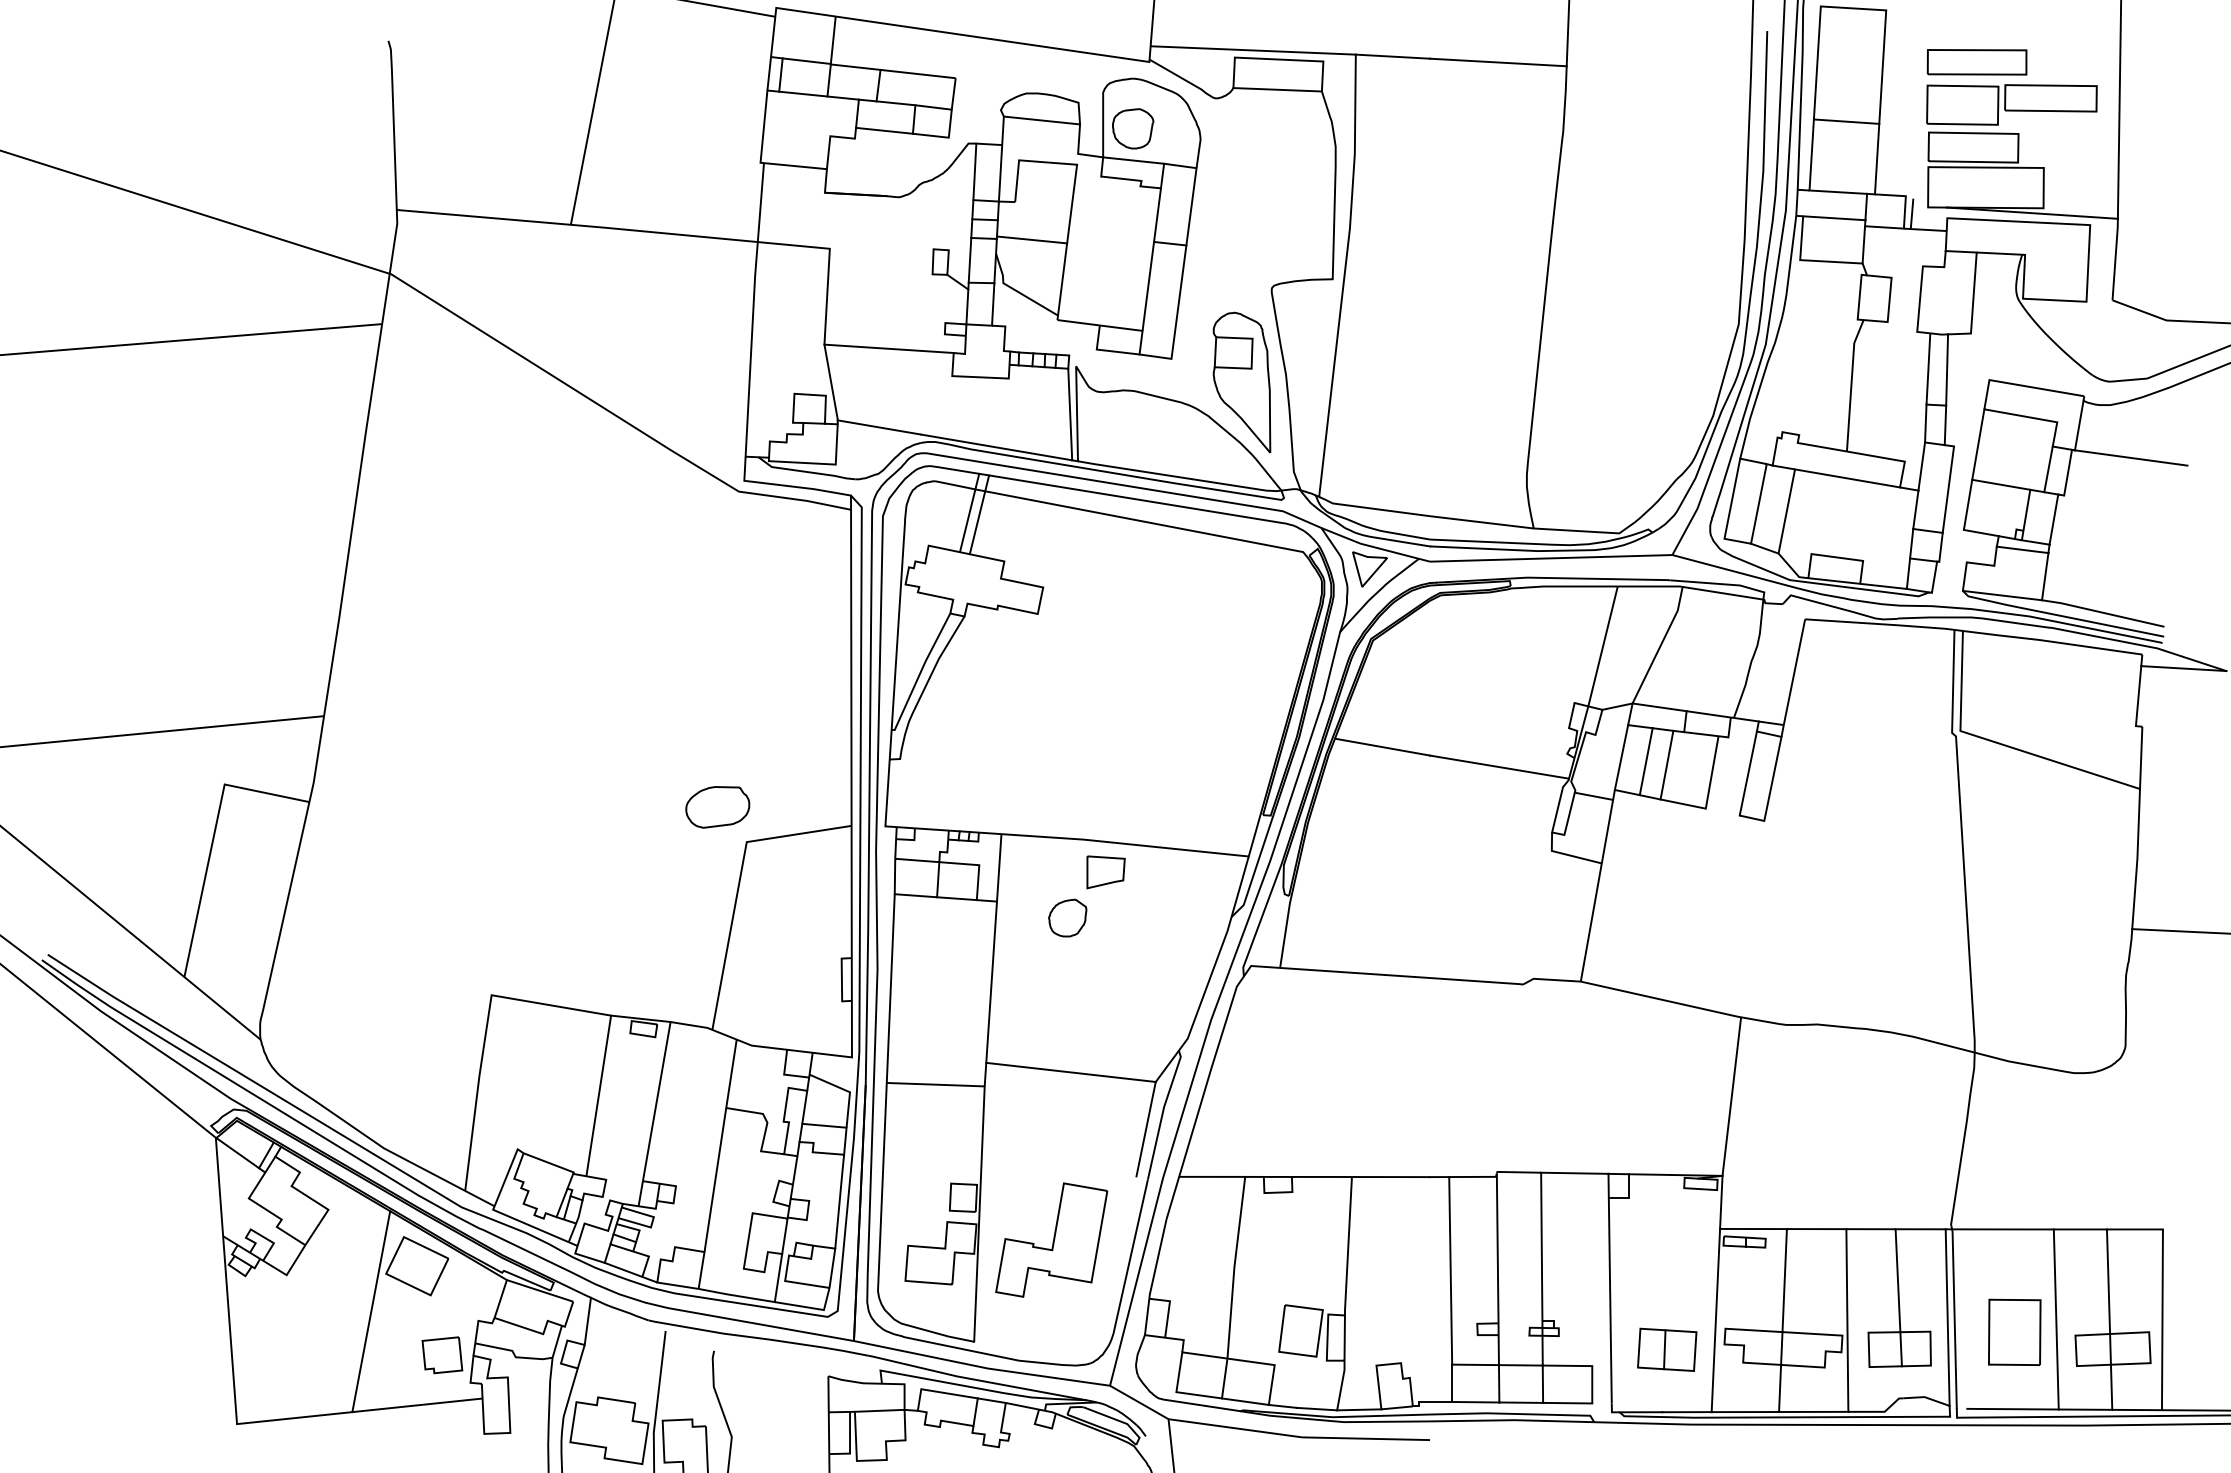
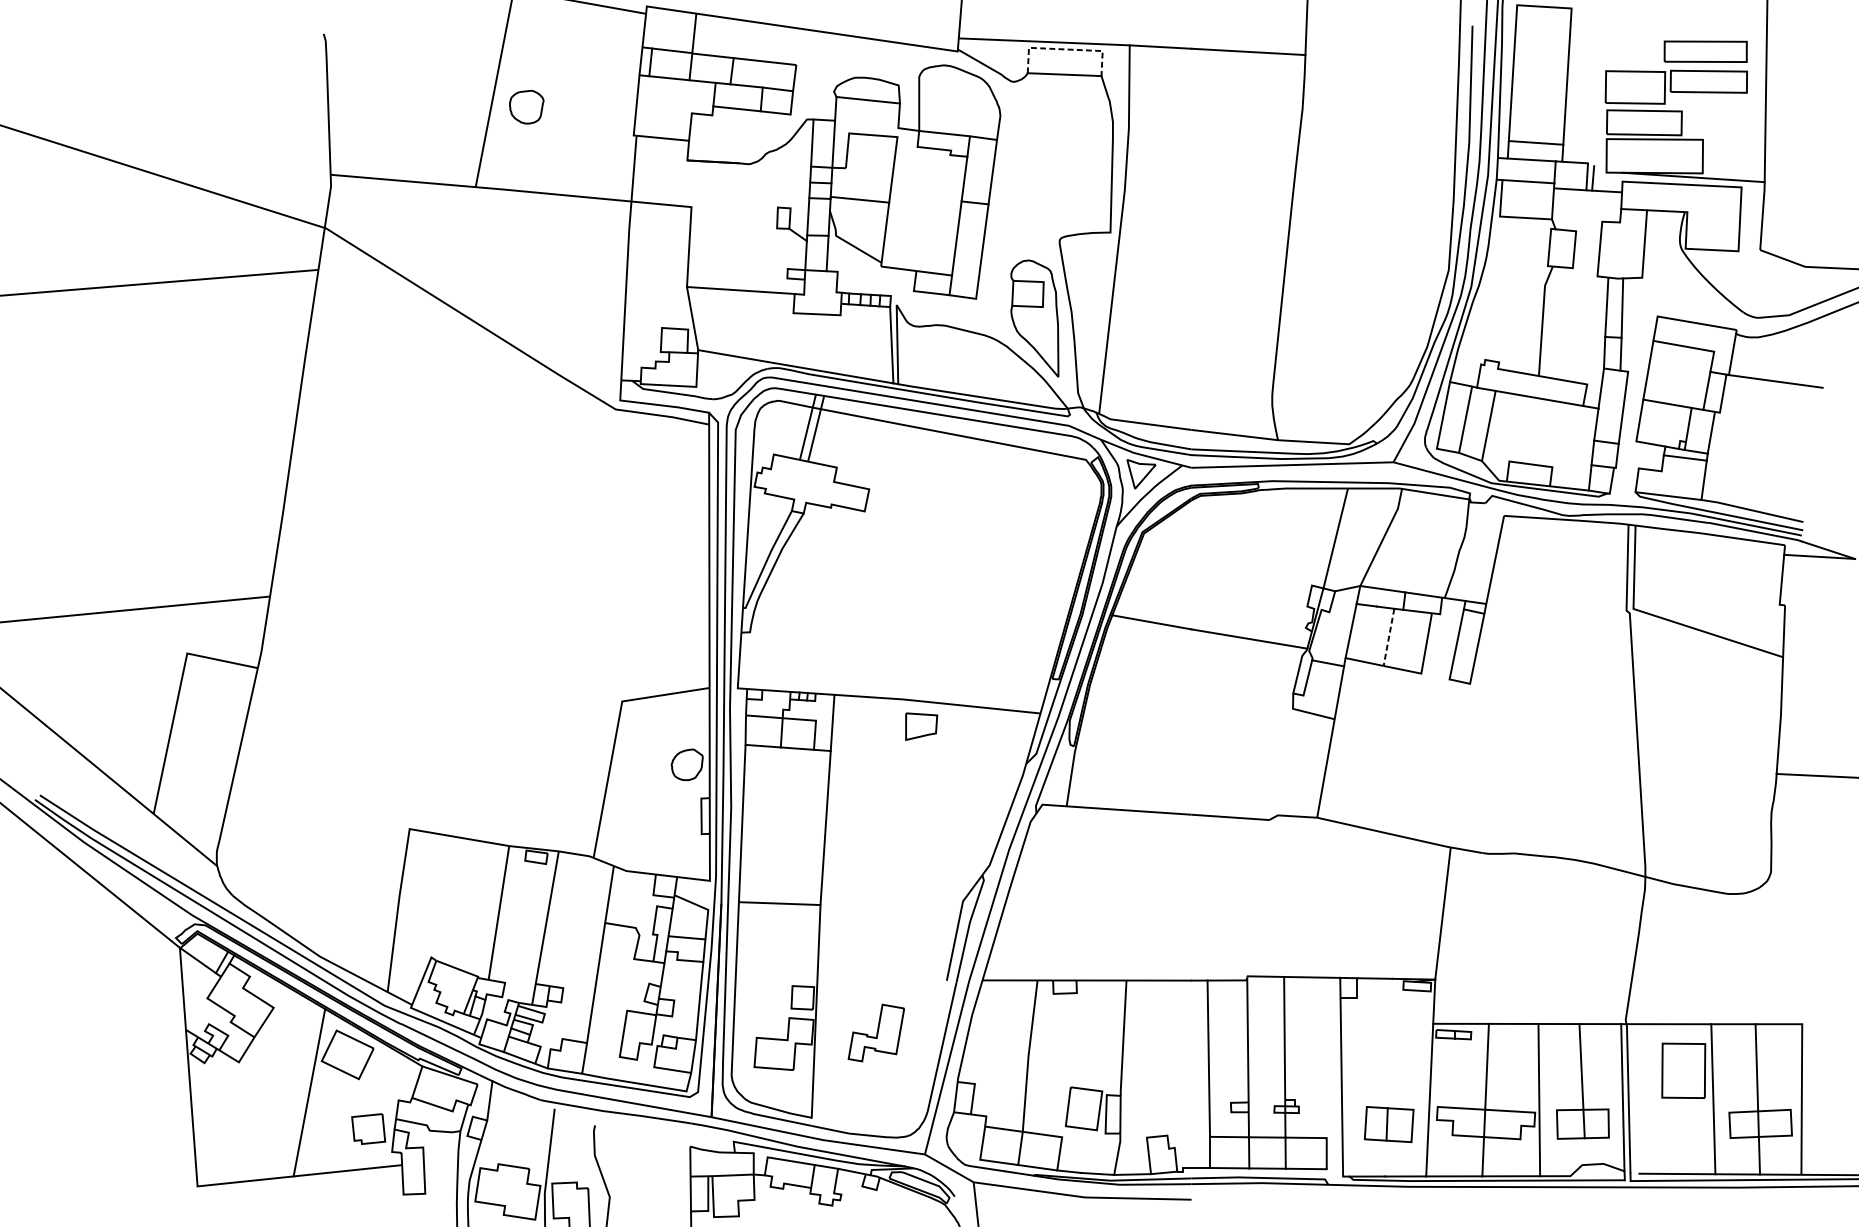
line: (1279, 59) -> (1066, 49), solid -> dashed
part: (1976, 62) -> (1705, 51), moved
line: (1846, 121) -> (1536, 142), moved
part: (1133, 128) -> (527, 106), moved
line: (1645, 761) -> (1371, 634), removed
line: (1666, 765) -> (1388, 637), solid -> dashed
part: (717, 807) -> (597, 672), removed
part: (1067, 917) -> (687, 764), moved
line: (1070, 1071) -> (892, 892), removed
part: (1051, 1239) -> (876, 1032), size x0.6
line: (778, 1278) -> (648, 1065), removed
part: (2014, 1331) -> (1683, 1070), moved

